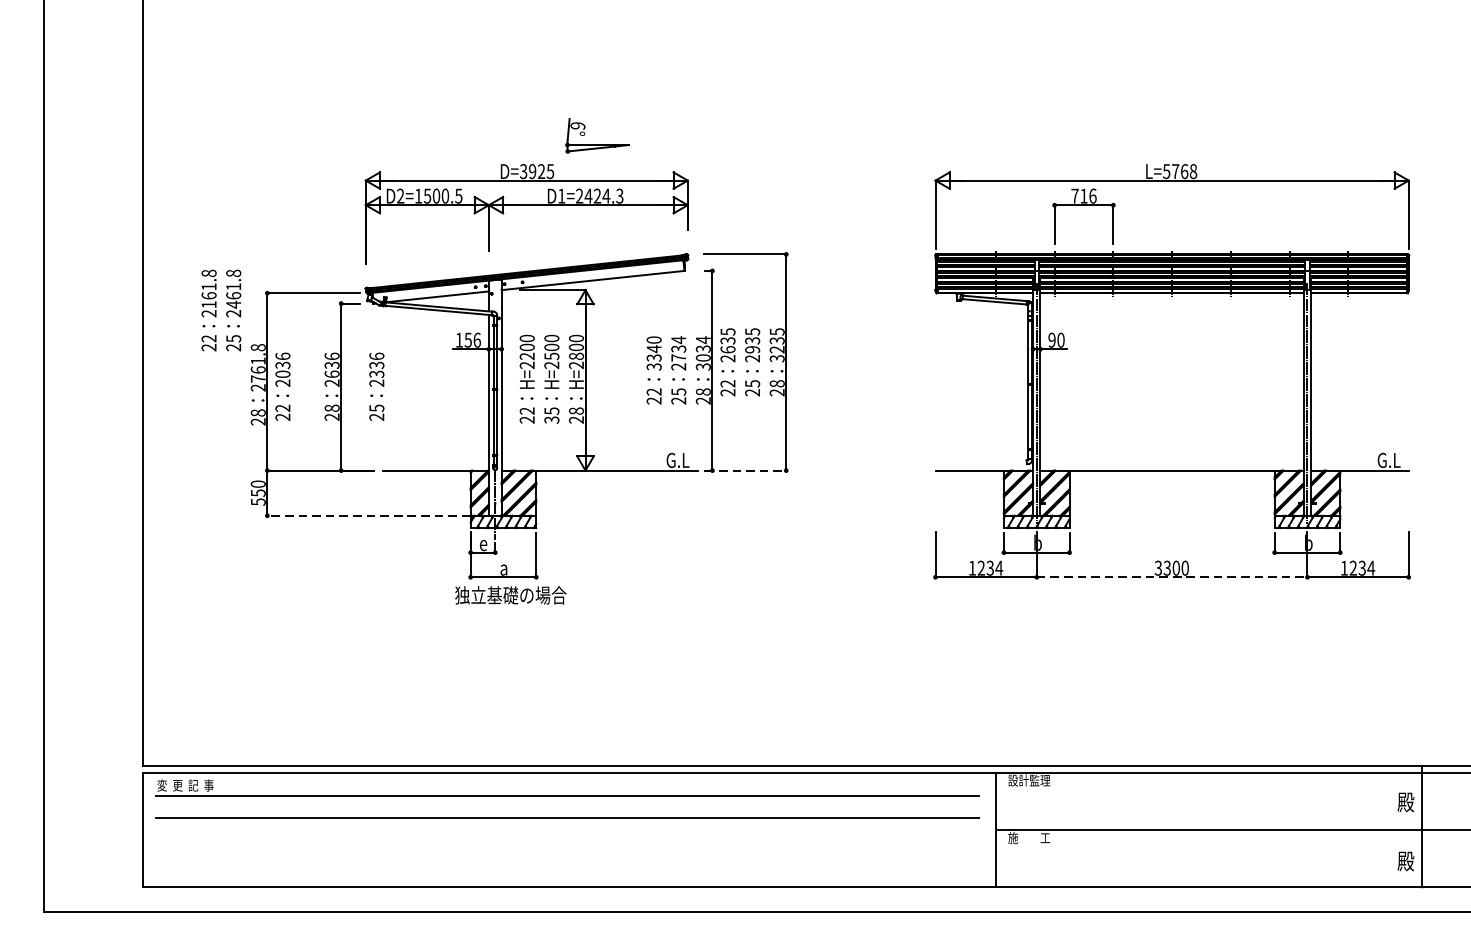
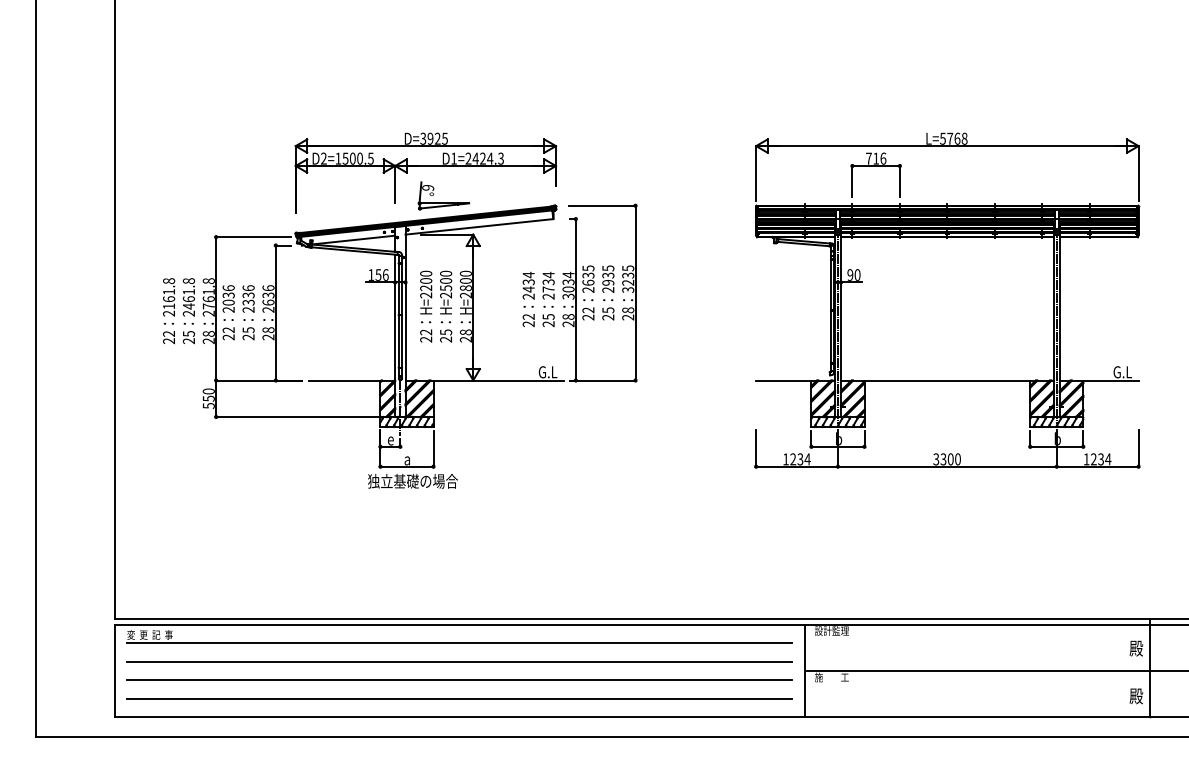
part: (596, 143) -> (443, 202), moved
text: (220, 311) -> (178, 311), moved
text: (653, 353) -> (528, 285), 3340 -> 2434
text: (376, 386) -> (248, 312), moved
text: (552, 419) -> (446, 339), 35 -> 25
line: (745, 470) -> (602, 380), dashed -> solid
line: (368, 515) -> (297, 416), dashed -> solid
line: (1172, 577) -> (947, 466), dashed -> solid
line: (567, 841) -> (458, 680), added
line: (567, 864) -> (458, 698), added

